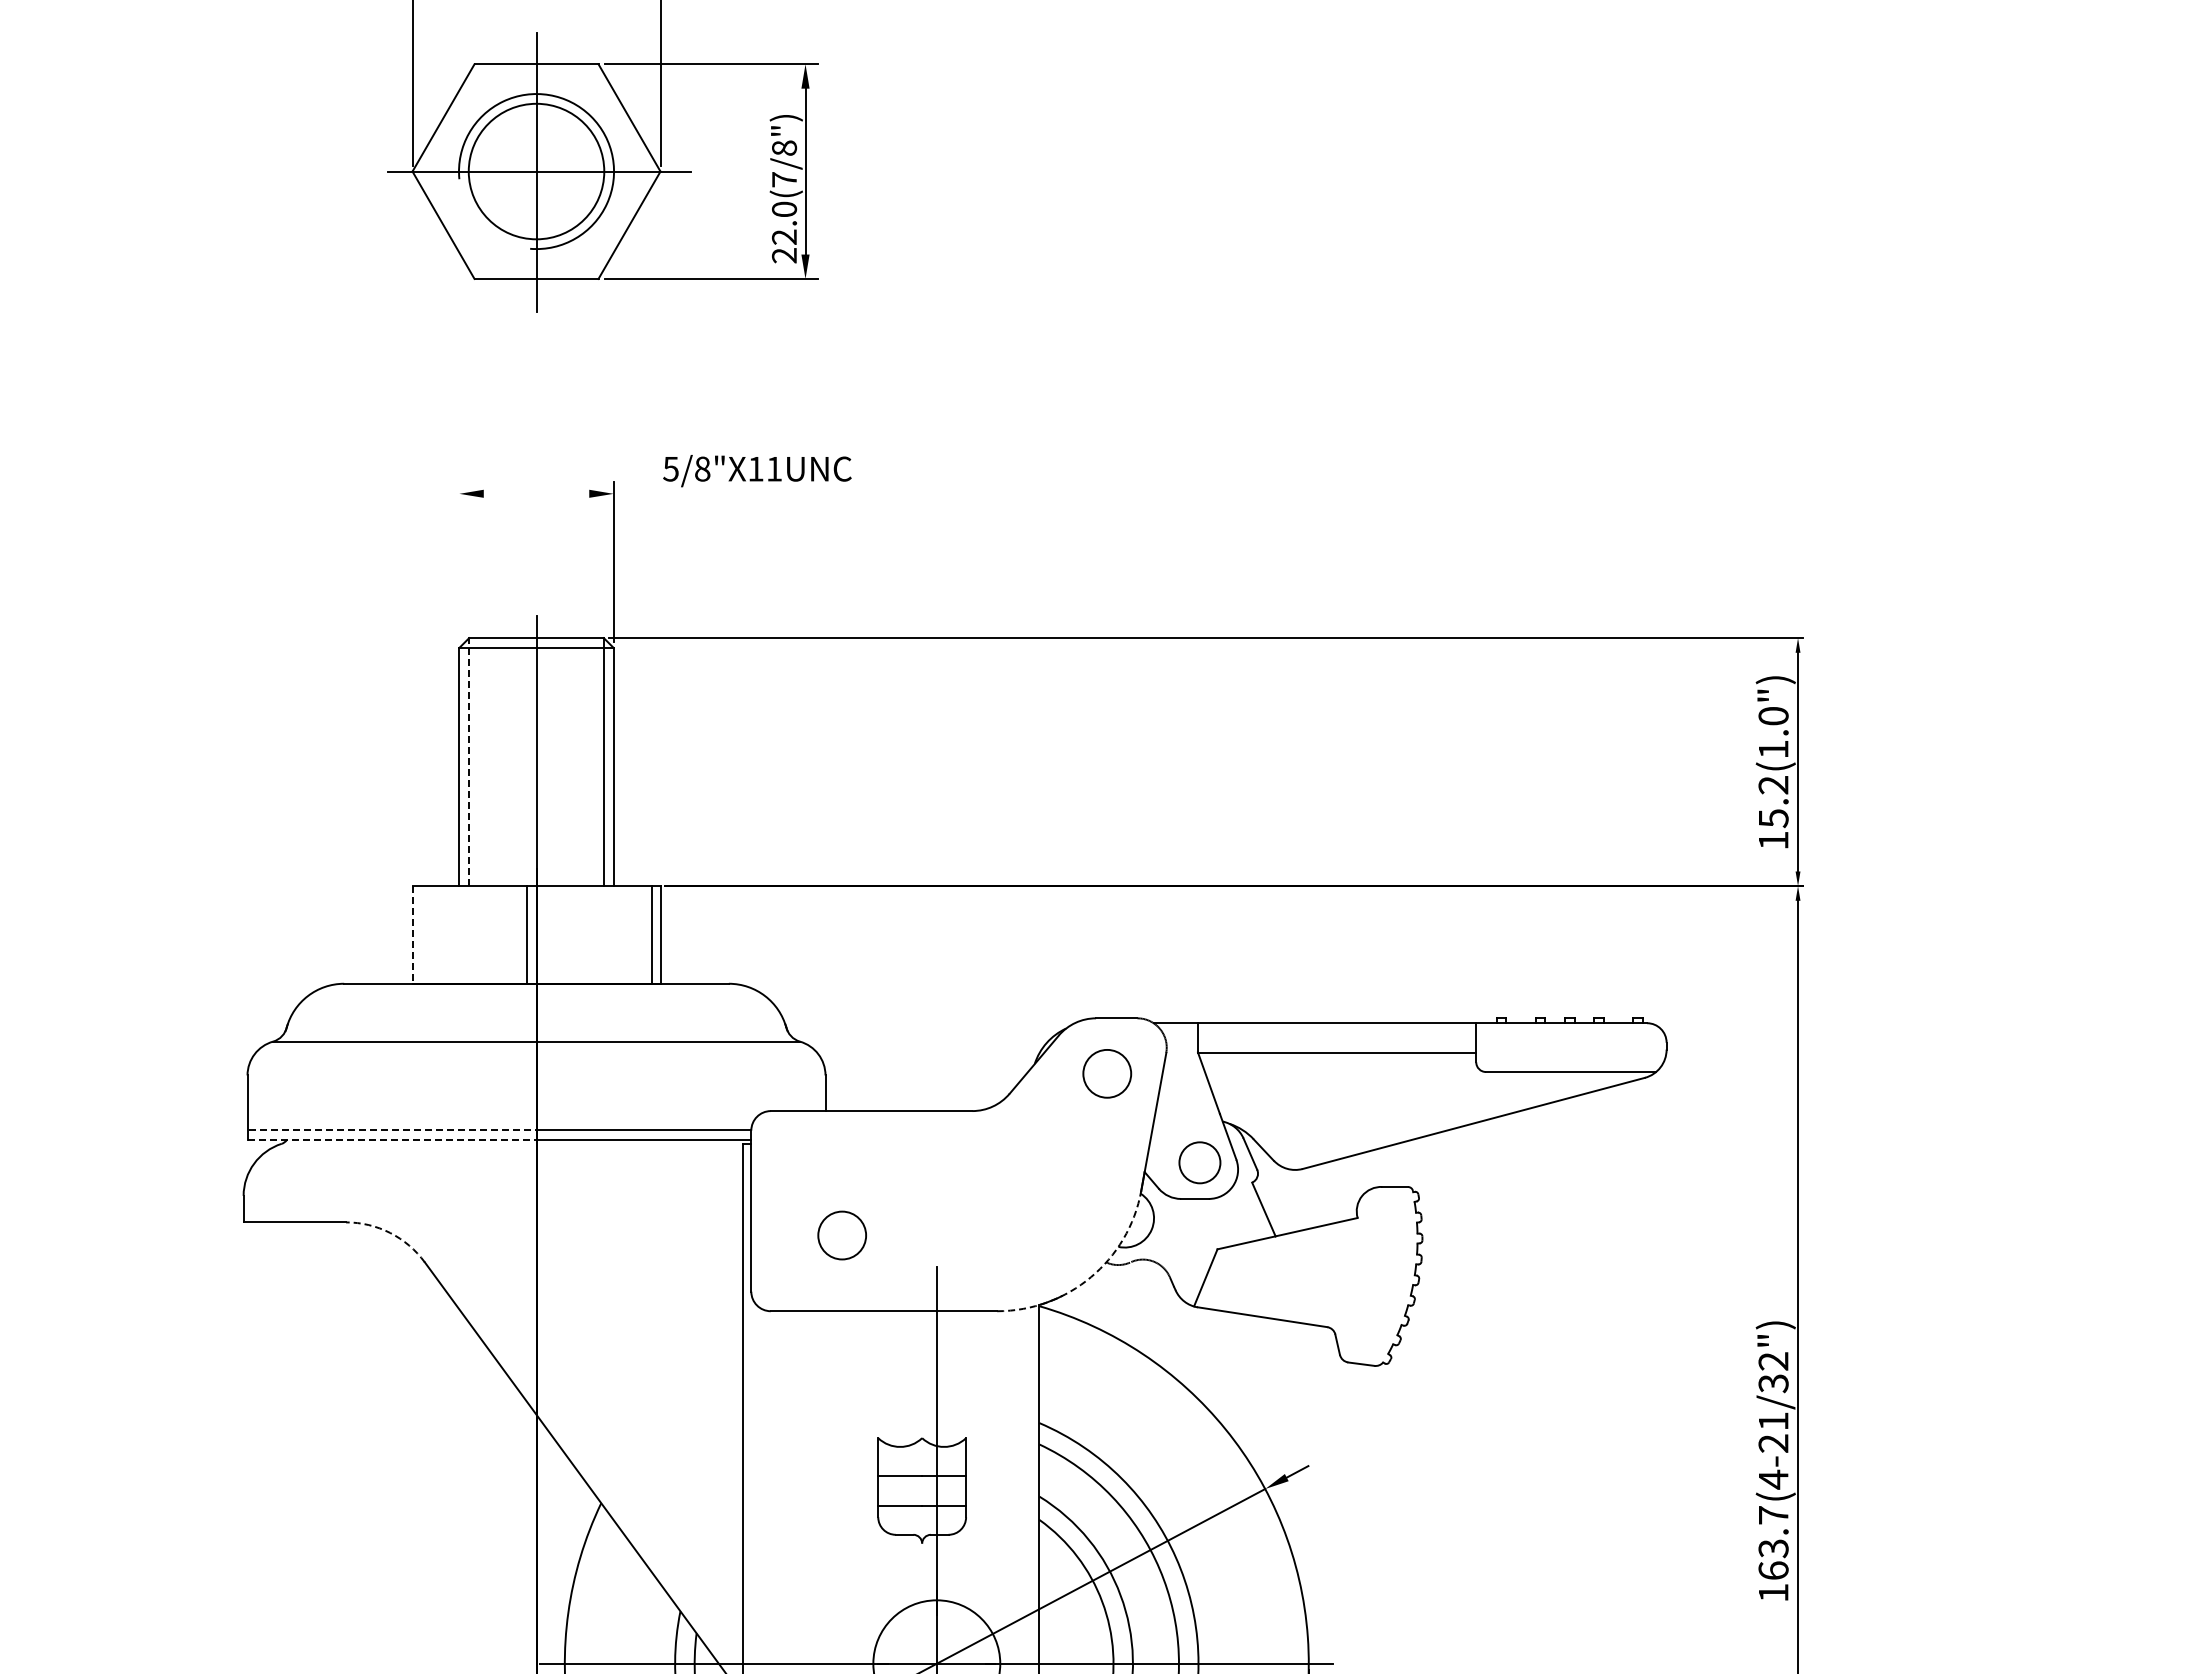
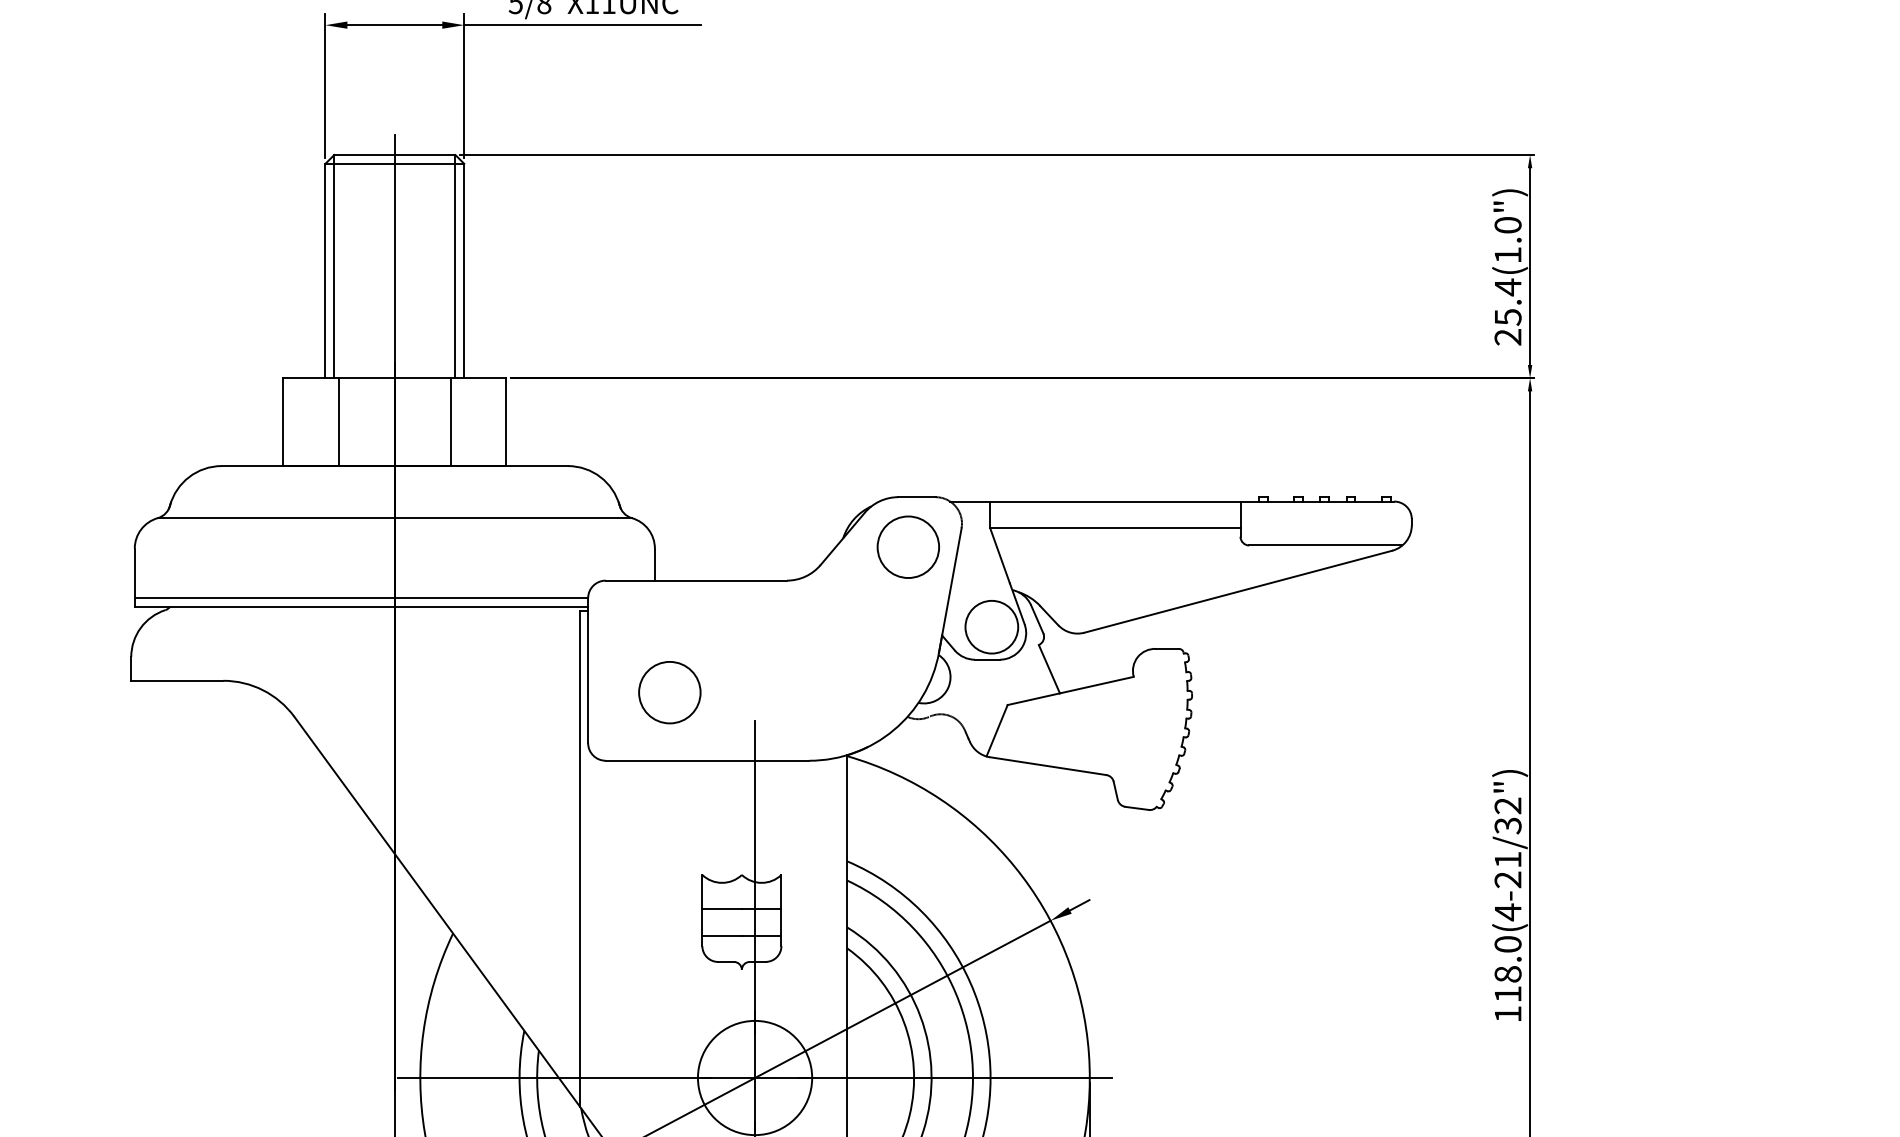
line: (536, 493) -> (394, 24), added
line: (744, 493) -> (582, 24), added
line: (459, 561) -> (325, 86), added
line: (469, 762) -> (334, 266), dashed -> solid
text: (1773, 812) -> (1508, 311), 15.2(1.0") -> 25.4(1.0")
line: (412, 934) -> (283, 421), dashed -> solid
line: (526, 934) -> (339, 421), moved
line: (651, 934) -> (450, 421), moved
circle: (1107, 1073) -> (908, 546), size x1.43
line: (393, 1130) -> (266, 598), dashed -> solid
line: (392, 1139) -> (265, 606), dashed -> solid
circle: (1199, 1162) -> (991, 626), size x1.43
arc: (390, 1232) -> (263, 689), dashed -> solid
circle: (842, 1235) -> (670, 692), size x1.43
arc: (1091, 1277) -> (894, 730), dashed -> solid
text: (1773, 1542) -> (1508, 968), 163.7(4-21/32") -> 118.0(4-21/32")

